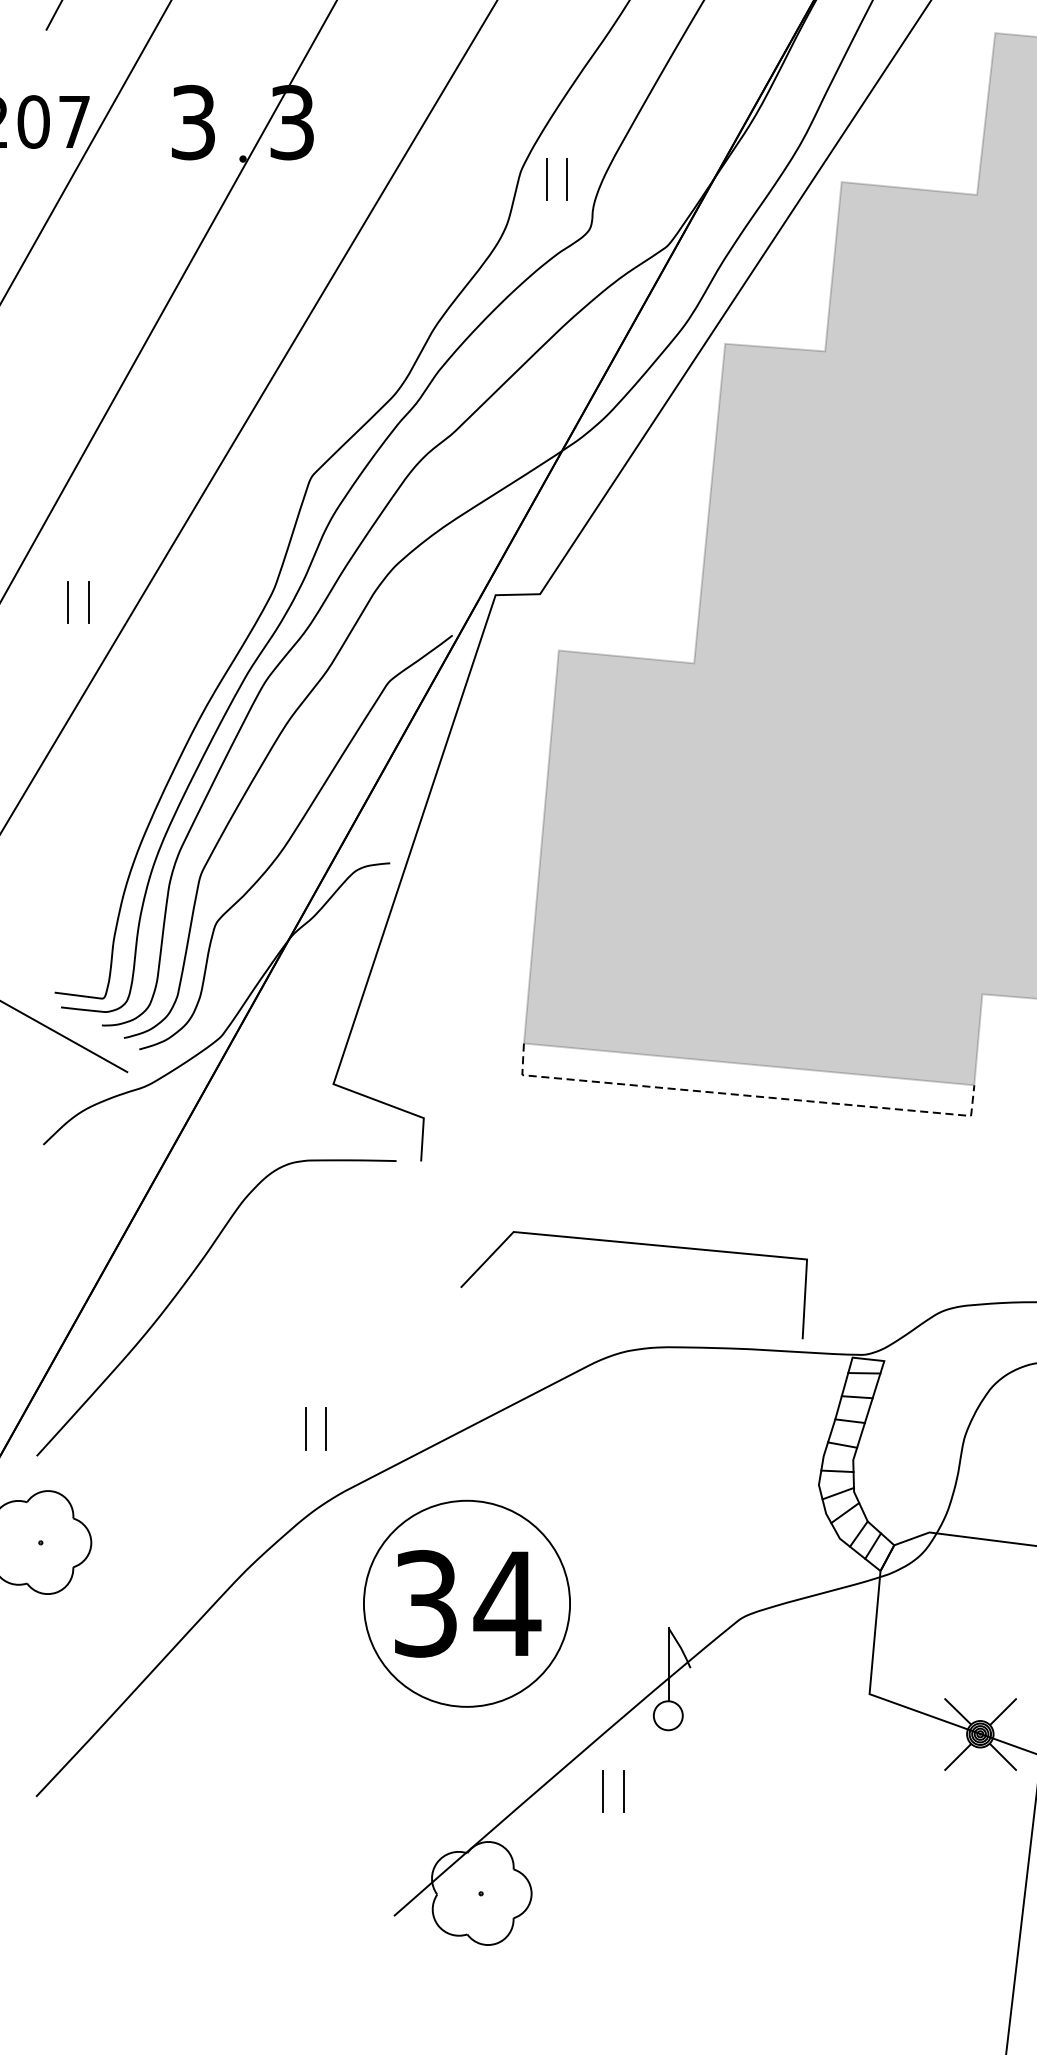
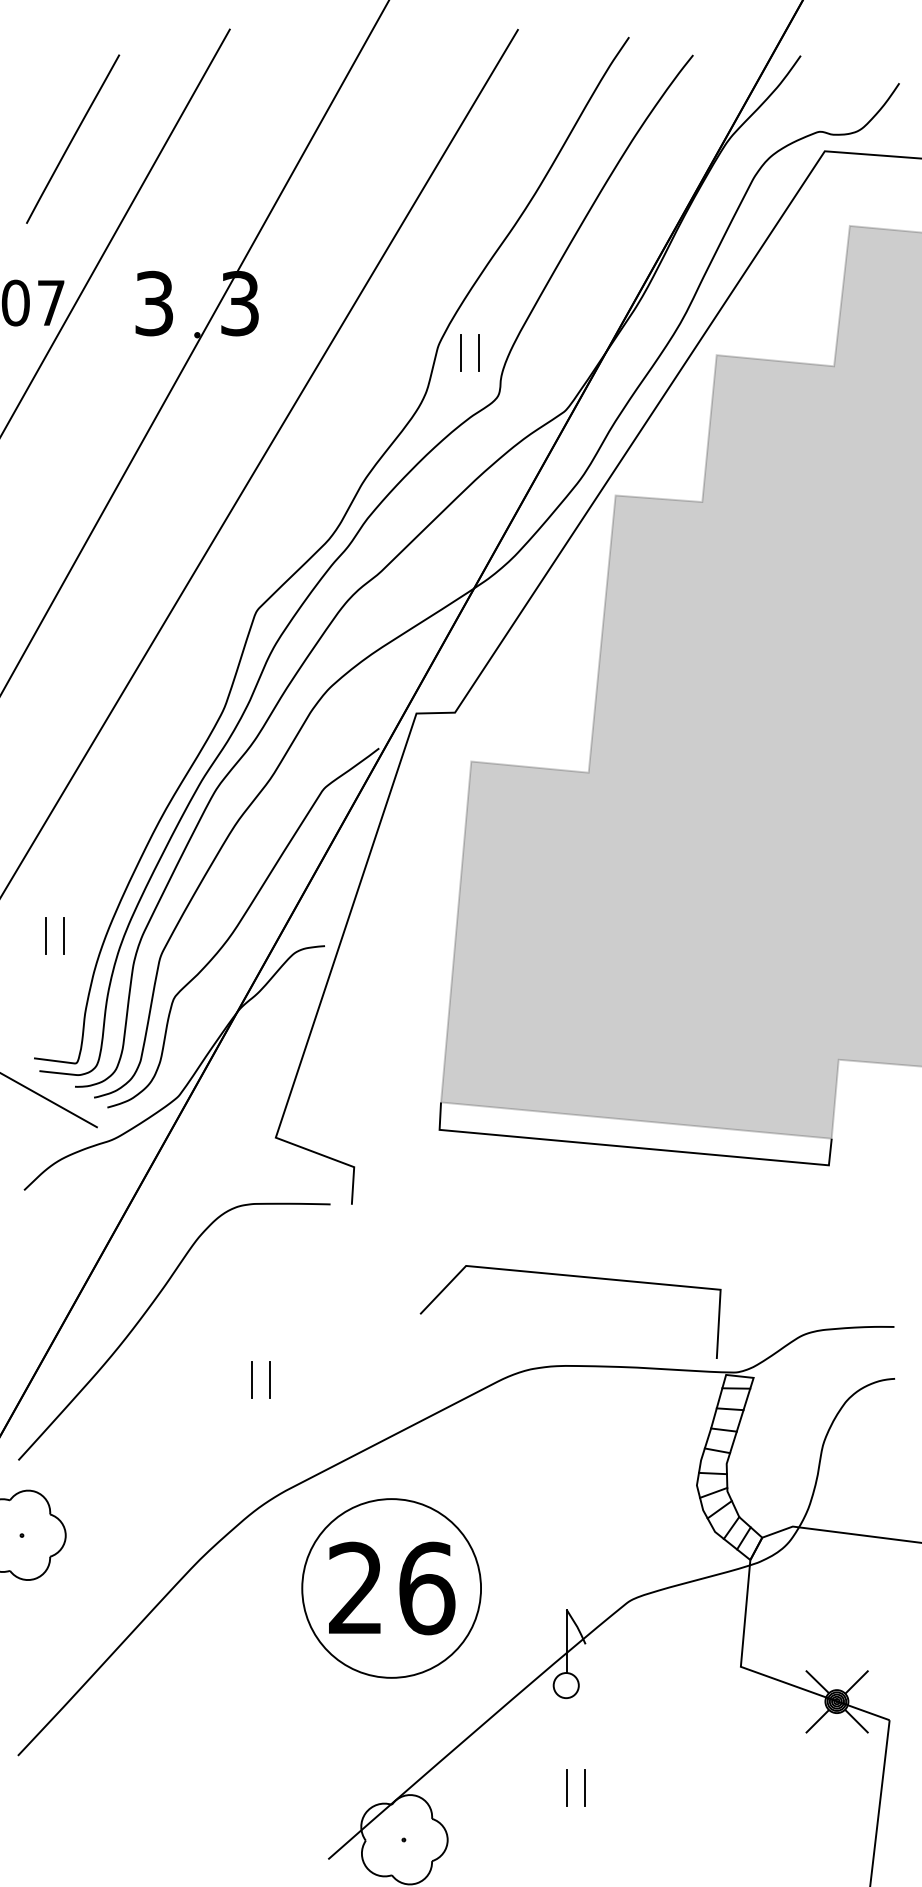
part: (69, 602) -> (46, 935), moved
line: (745, 1095) -> (633, 1147), dashed -> solid
line: (639, 1245) -> (575, 1277), moved
part: (306, 1428) -> (252, 1379), moved
text: (467, 1603) -> (392, 1588), 34 -> 26
part: (604, 1790) -> (567, 1787), moved

